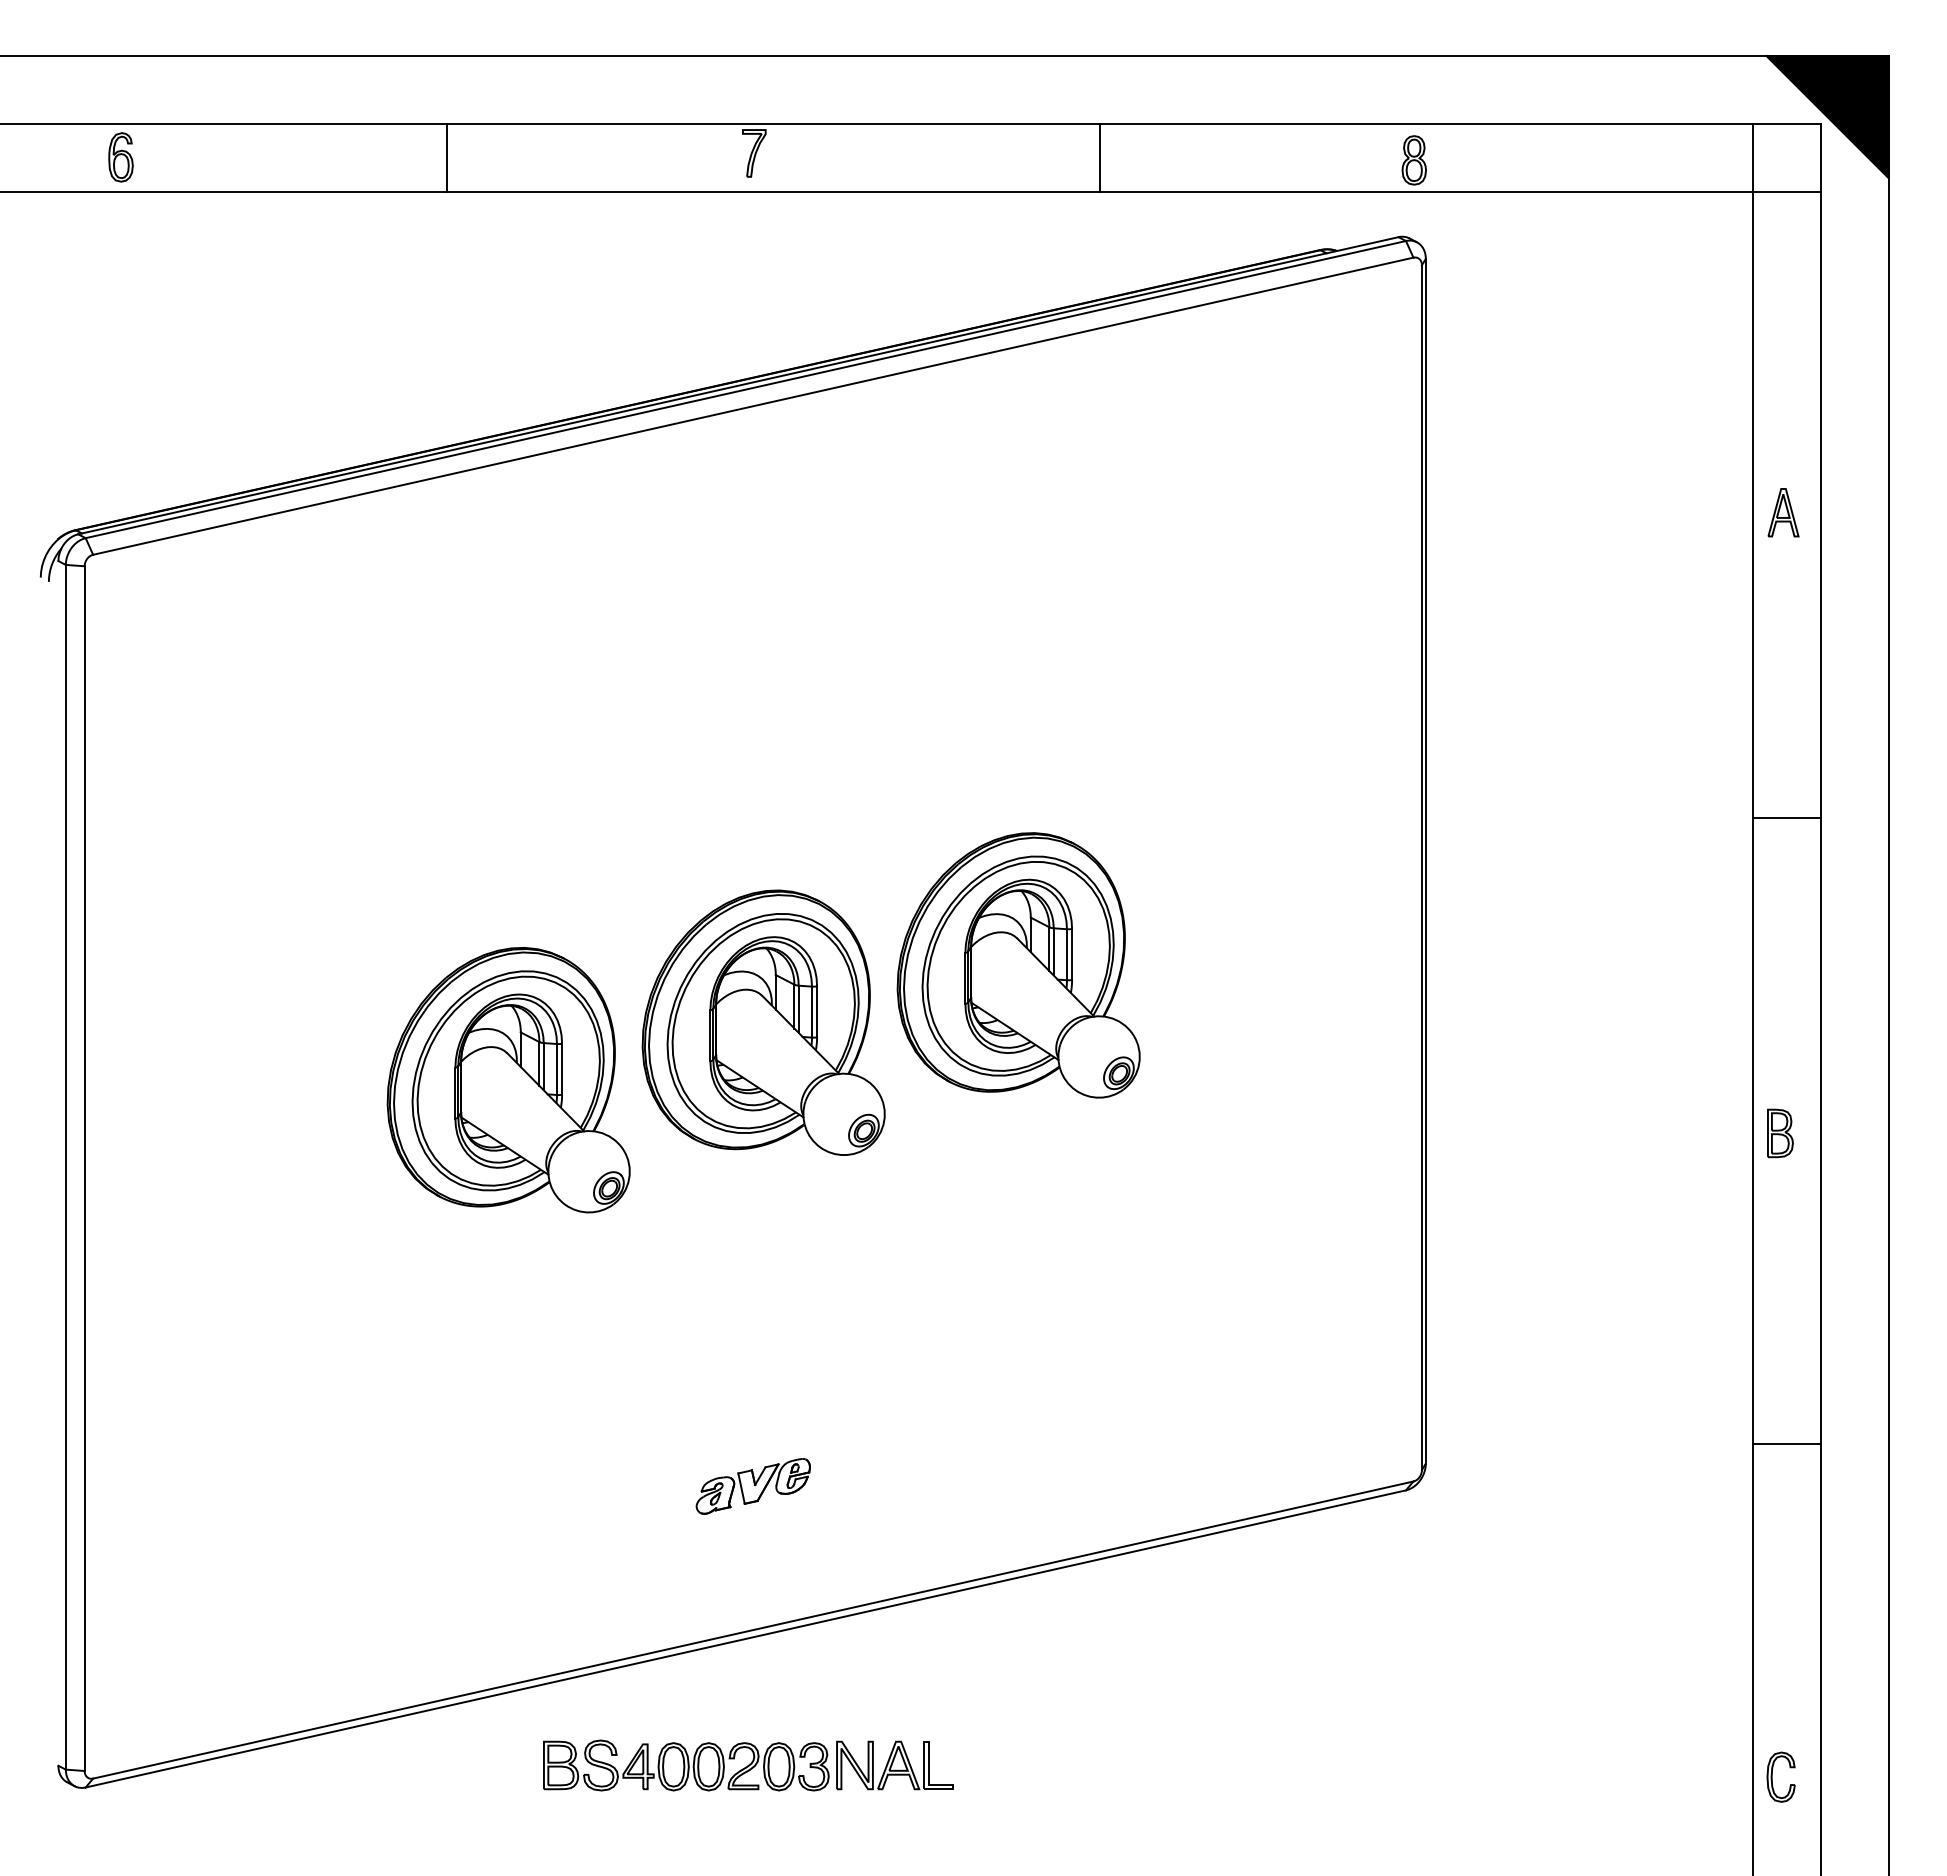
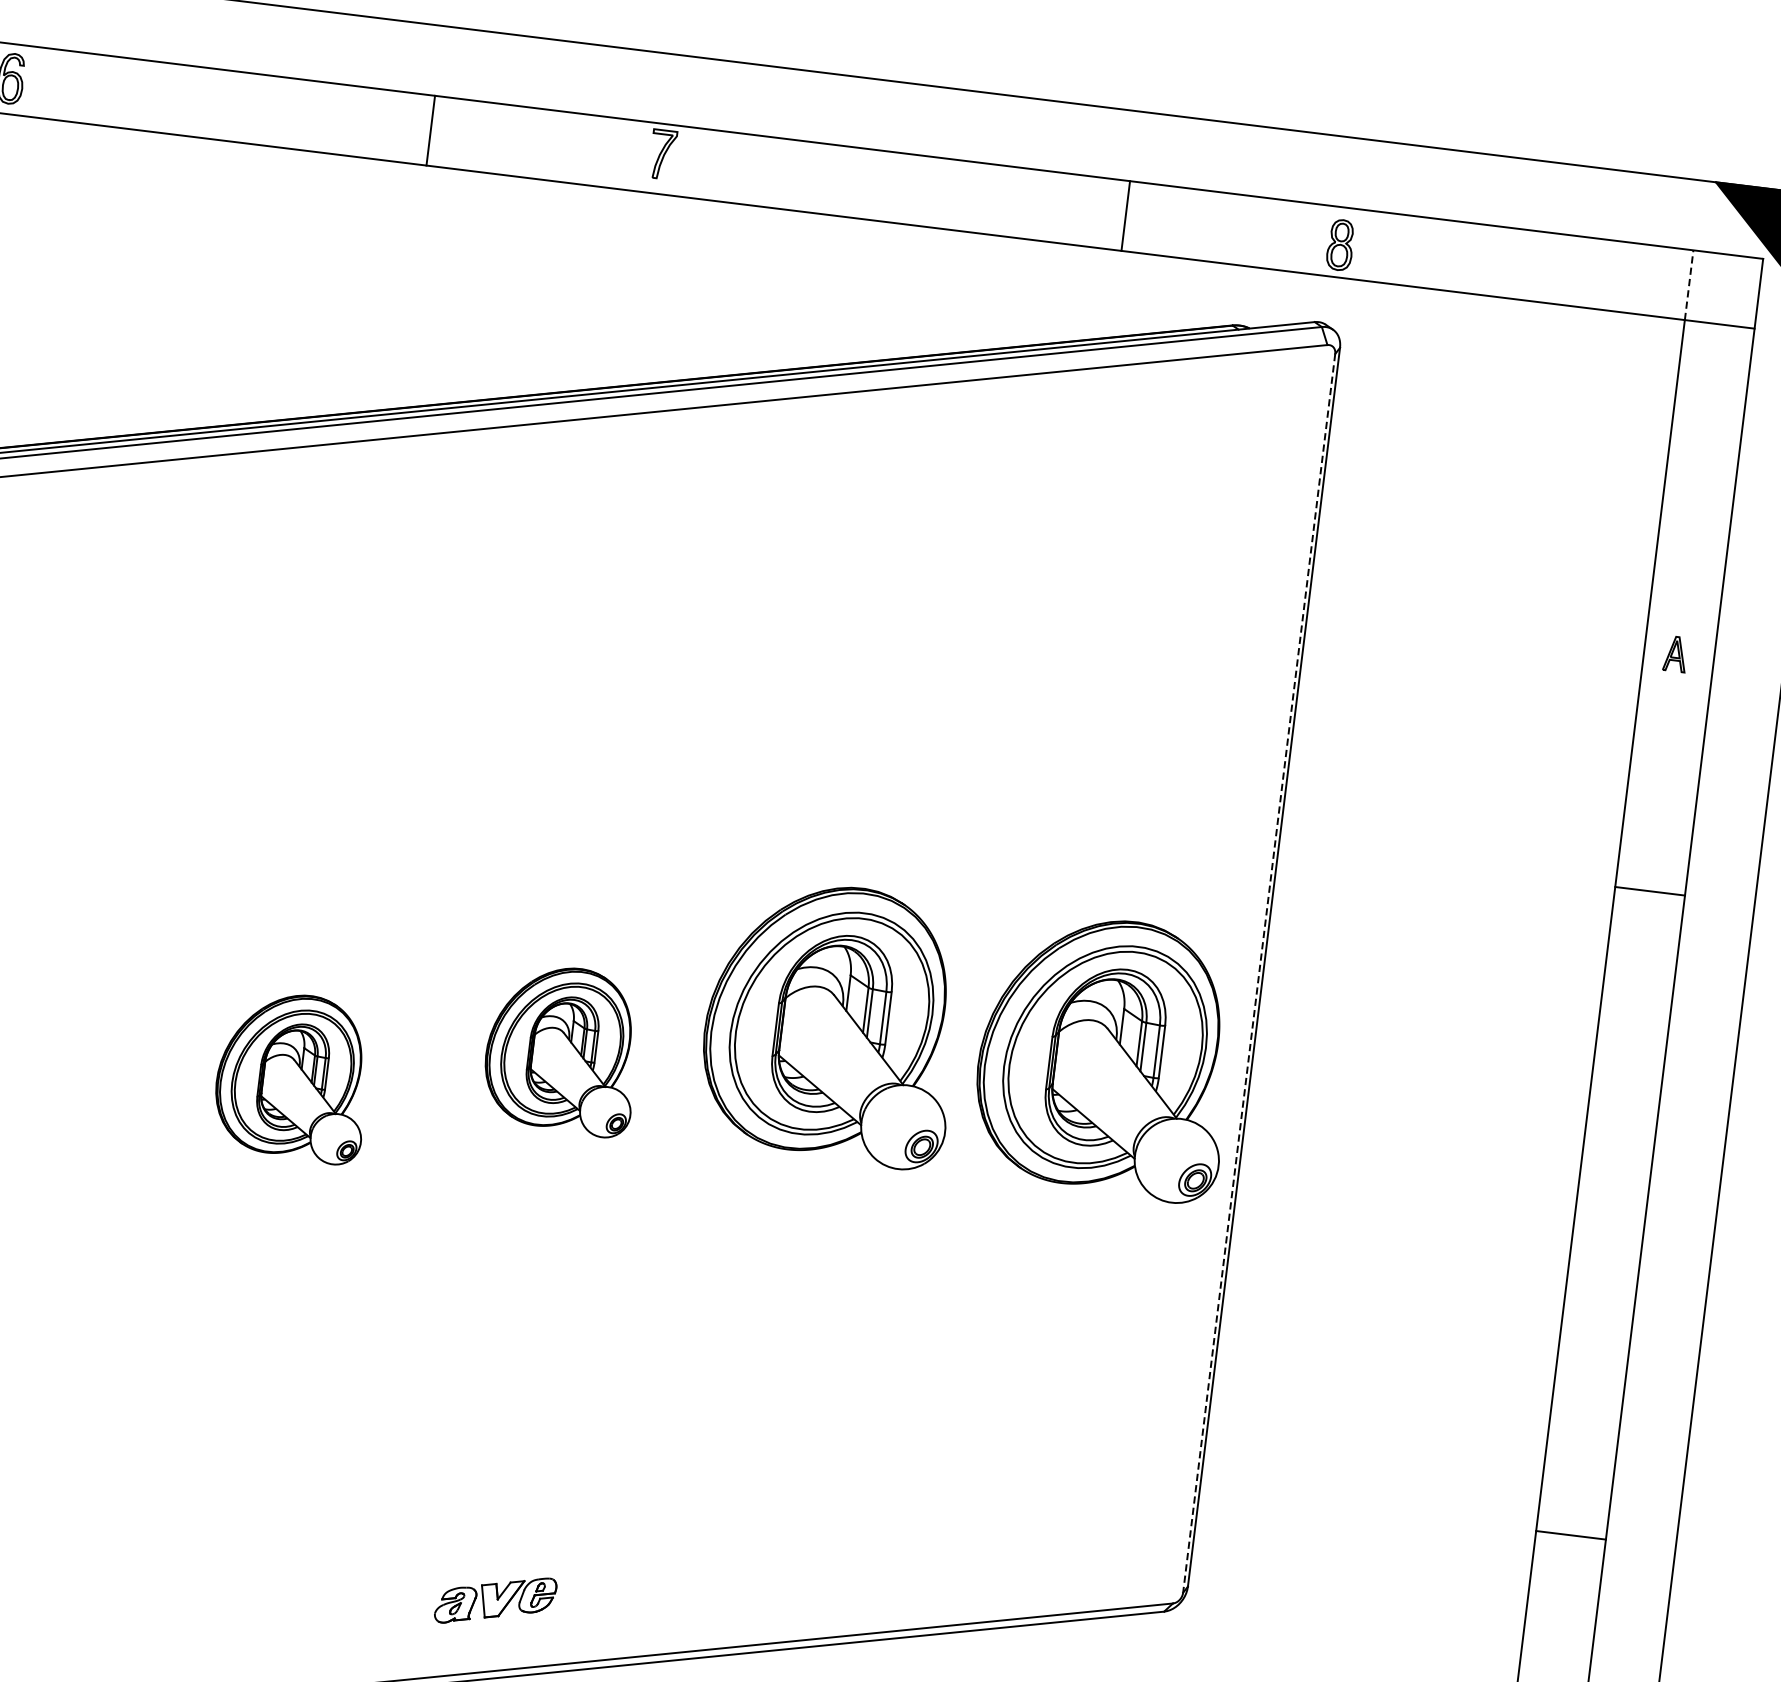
line: (447, 157) -> (431, 130), moved
line: (1100, 157) -> (1126, 215), moved
line: (1752, 157) -> (1688, 284), solid -> dashed
part: (1783, 512) -> (1675, 653), size x0.7
line: (1786, 818) -> (1649, 891), moved
line: (1421, 868) -> (1258, 974), solid -> dashed
part: (1284, 965) -> (1105, 1056), added
part: (763, 1022) -> (562, 1049), size x0.6
part: (508, 1080) -> (293, 1076), size x0.6
part: (1780, 1133) -> (1594, 1291), removed
line: (1786, 1444) -> (1570, 1535), moved
part: (752, 1486) -> (494, 1600), moved

